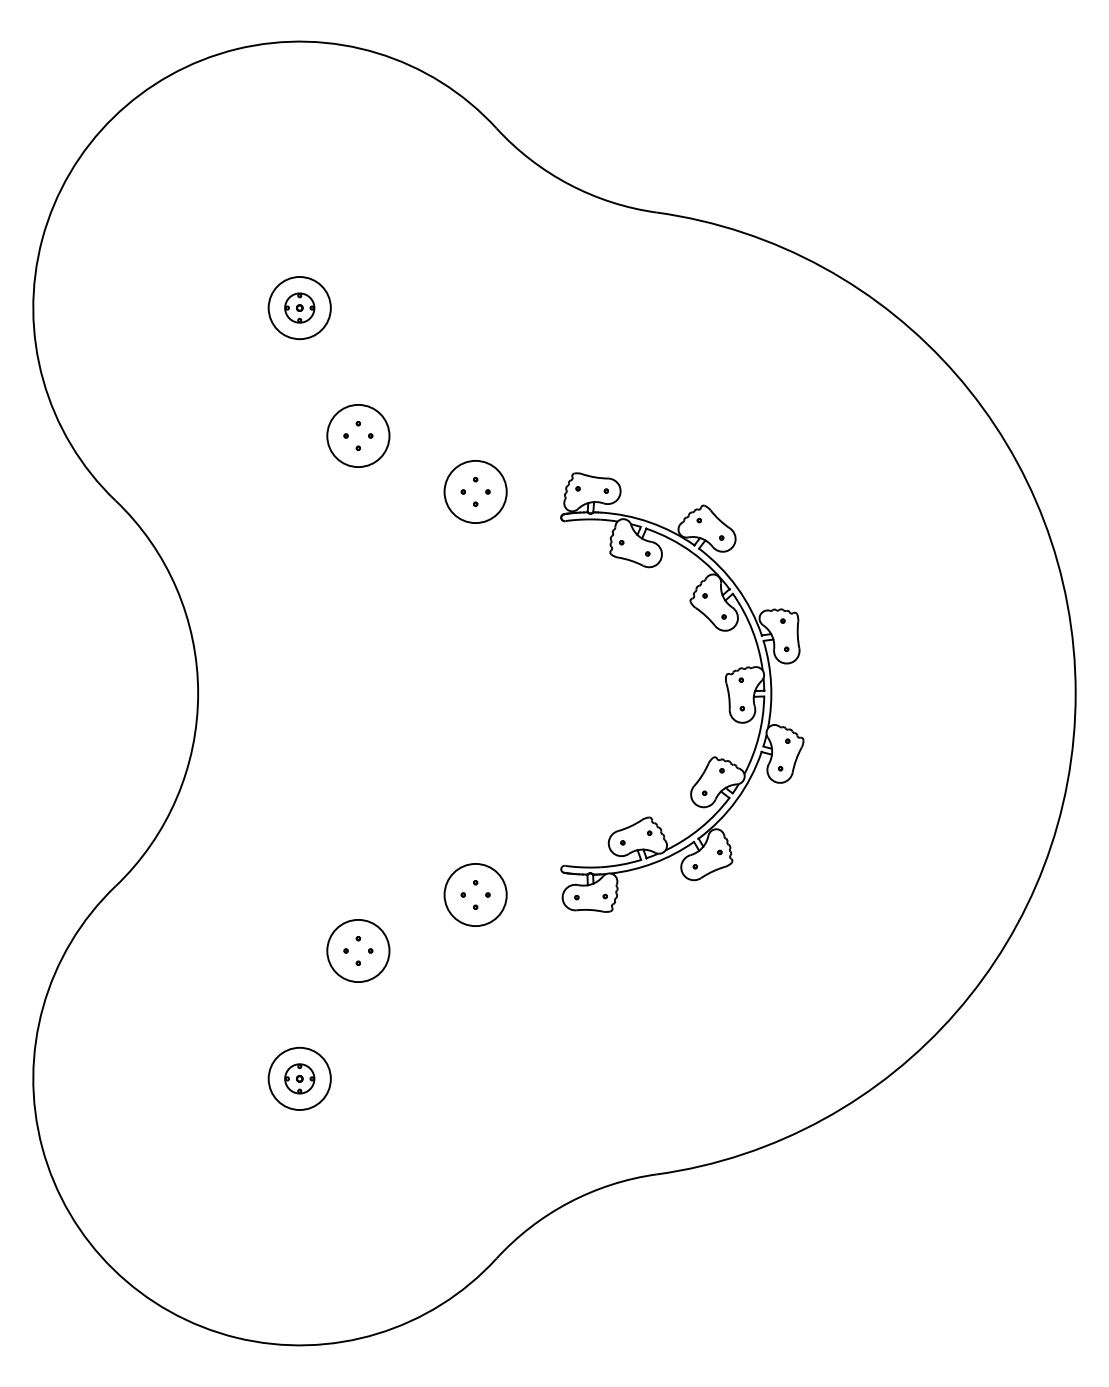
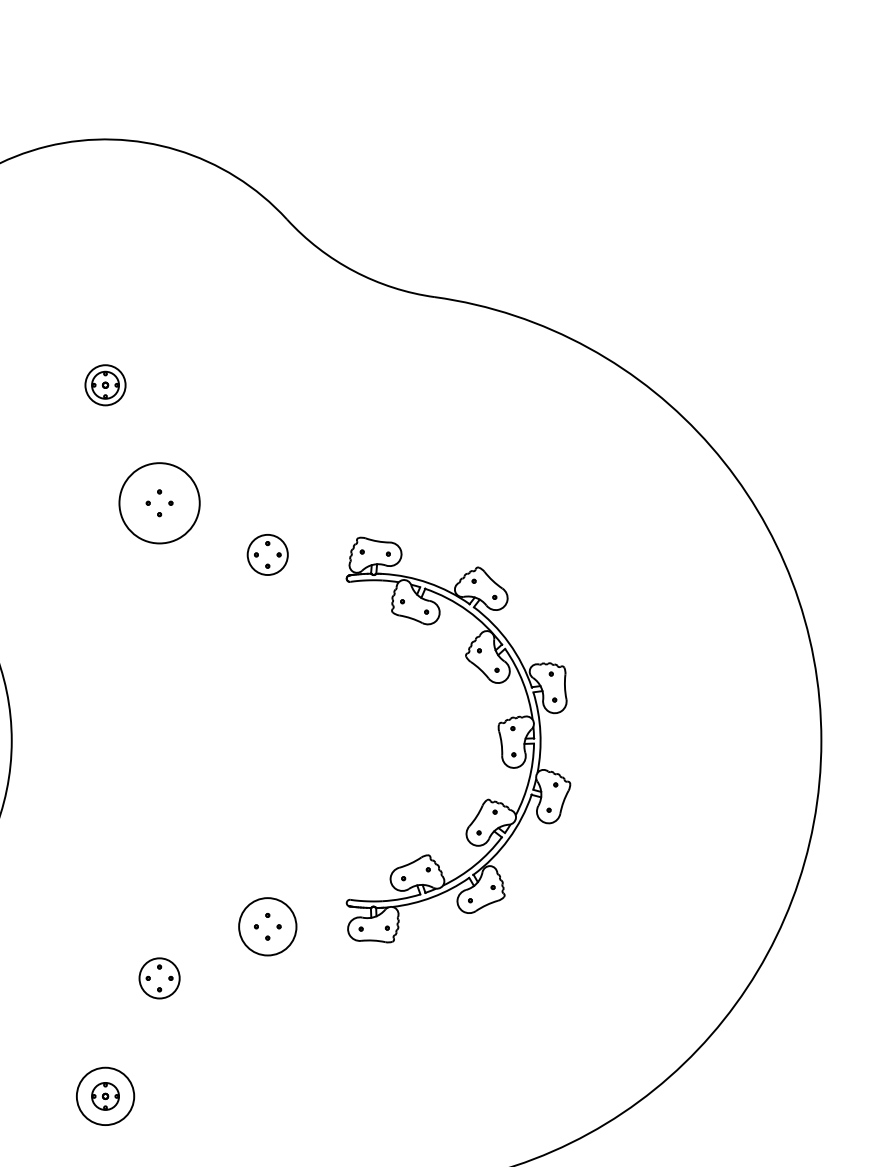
circle: (299, 308) -> (105, 385), size x0.7
circle: (358, 435) -> (159, 502), size x1.4
circle: (475, 491) -> (267, 554), size x0.7
circle: (358, 950) -> (159, 977), size x0.7

